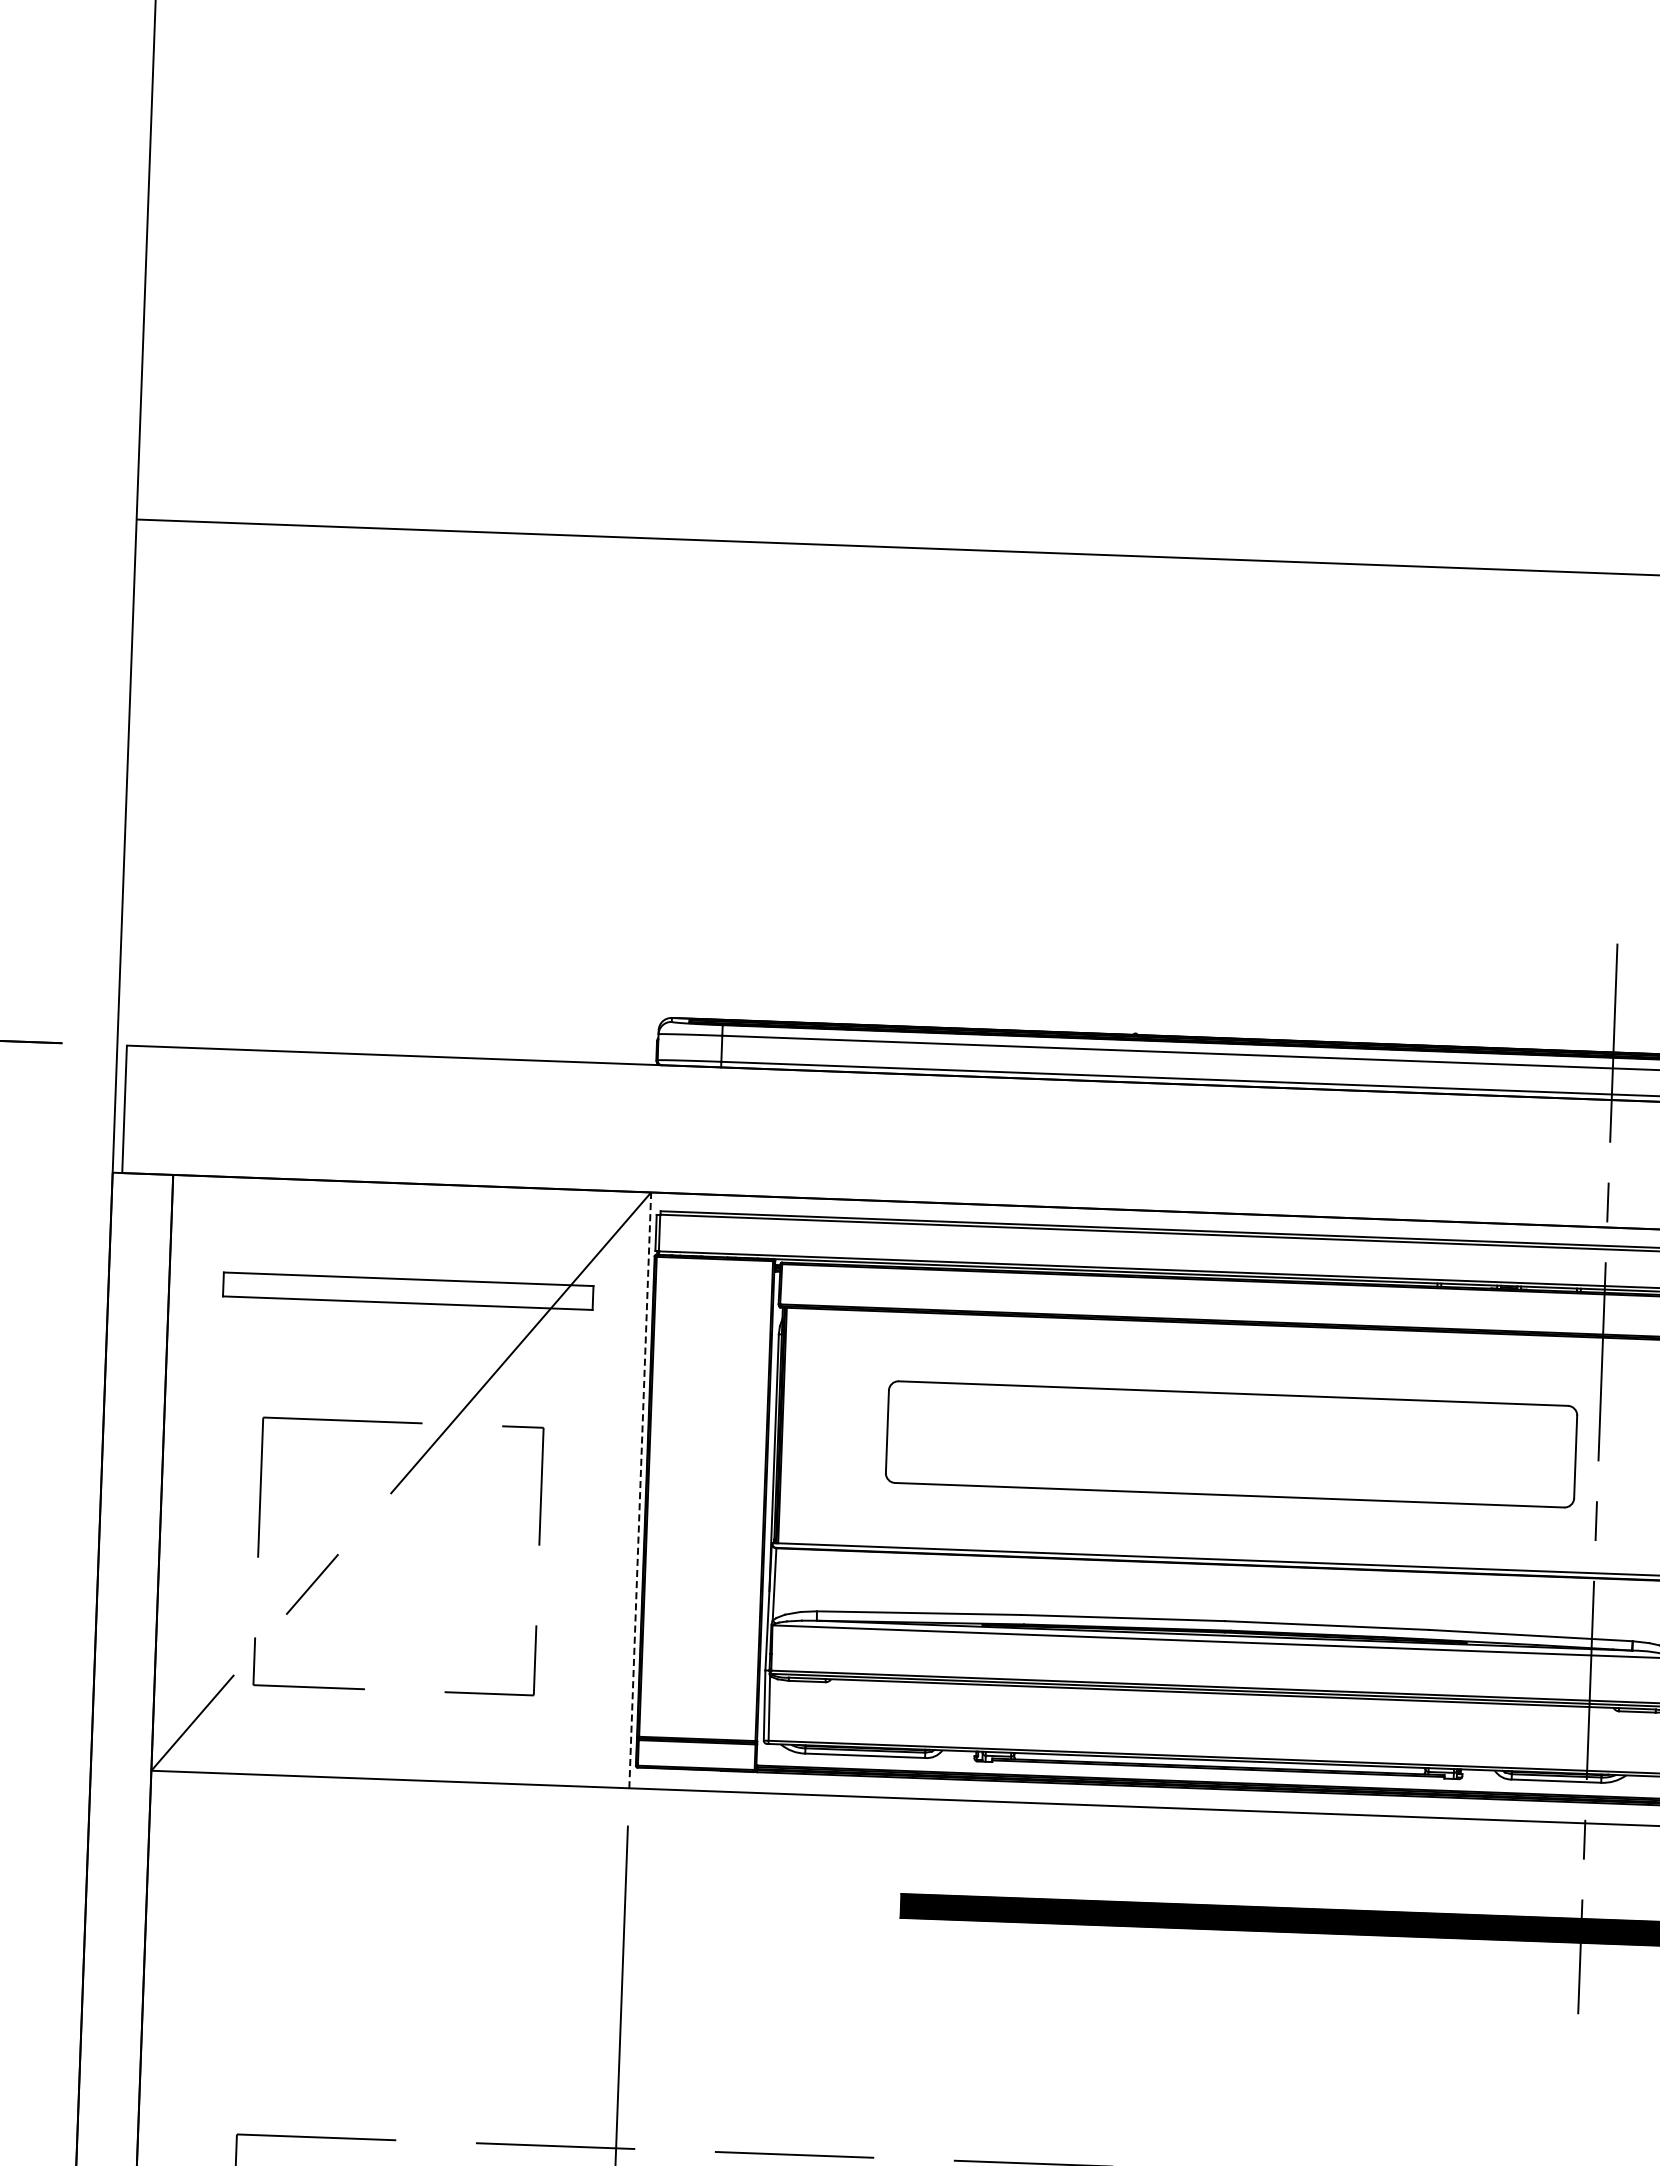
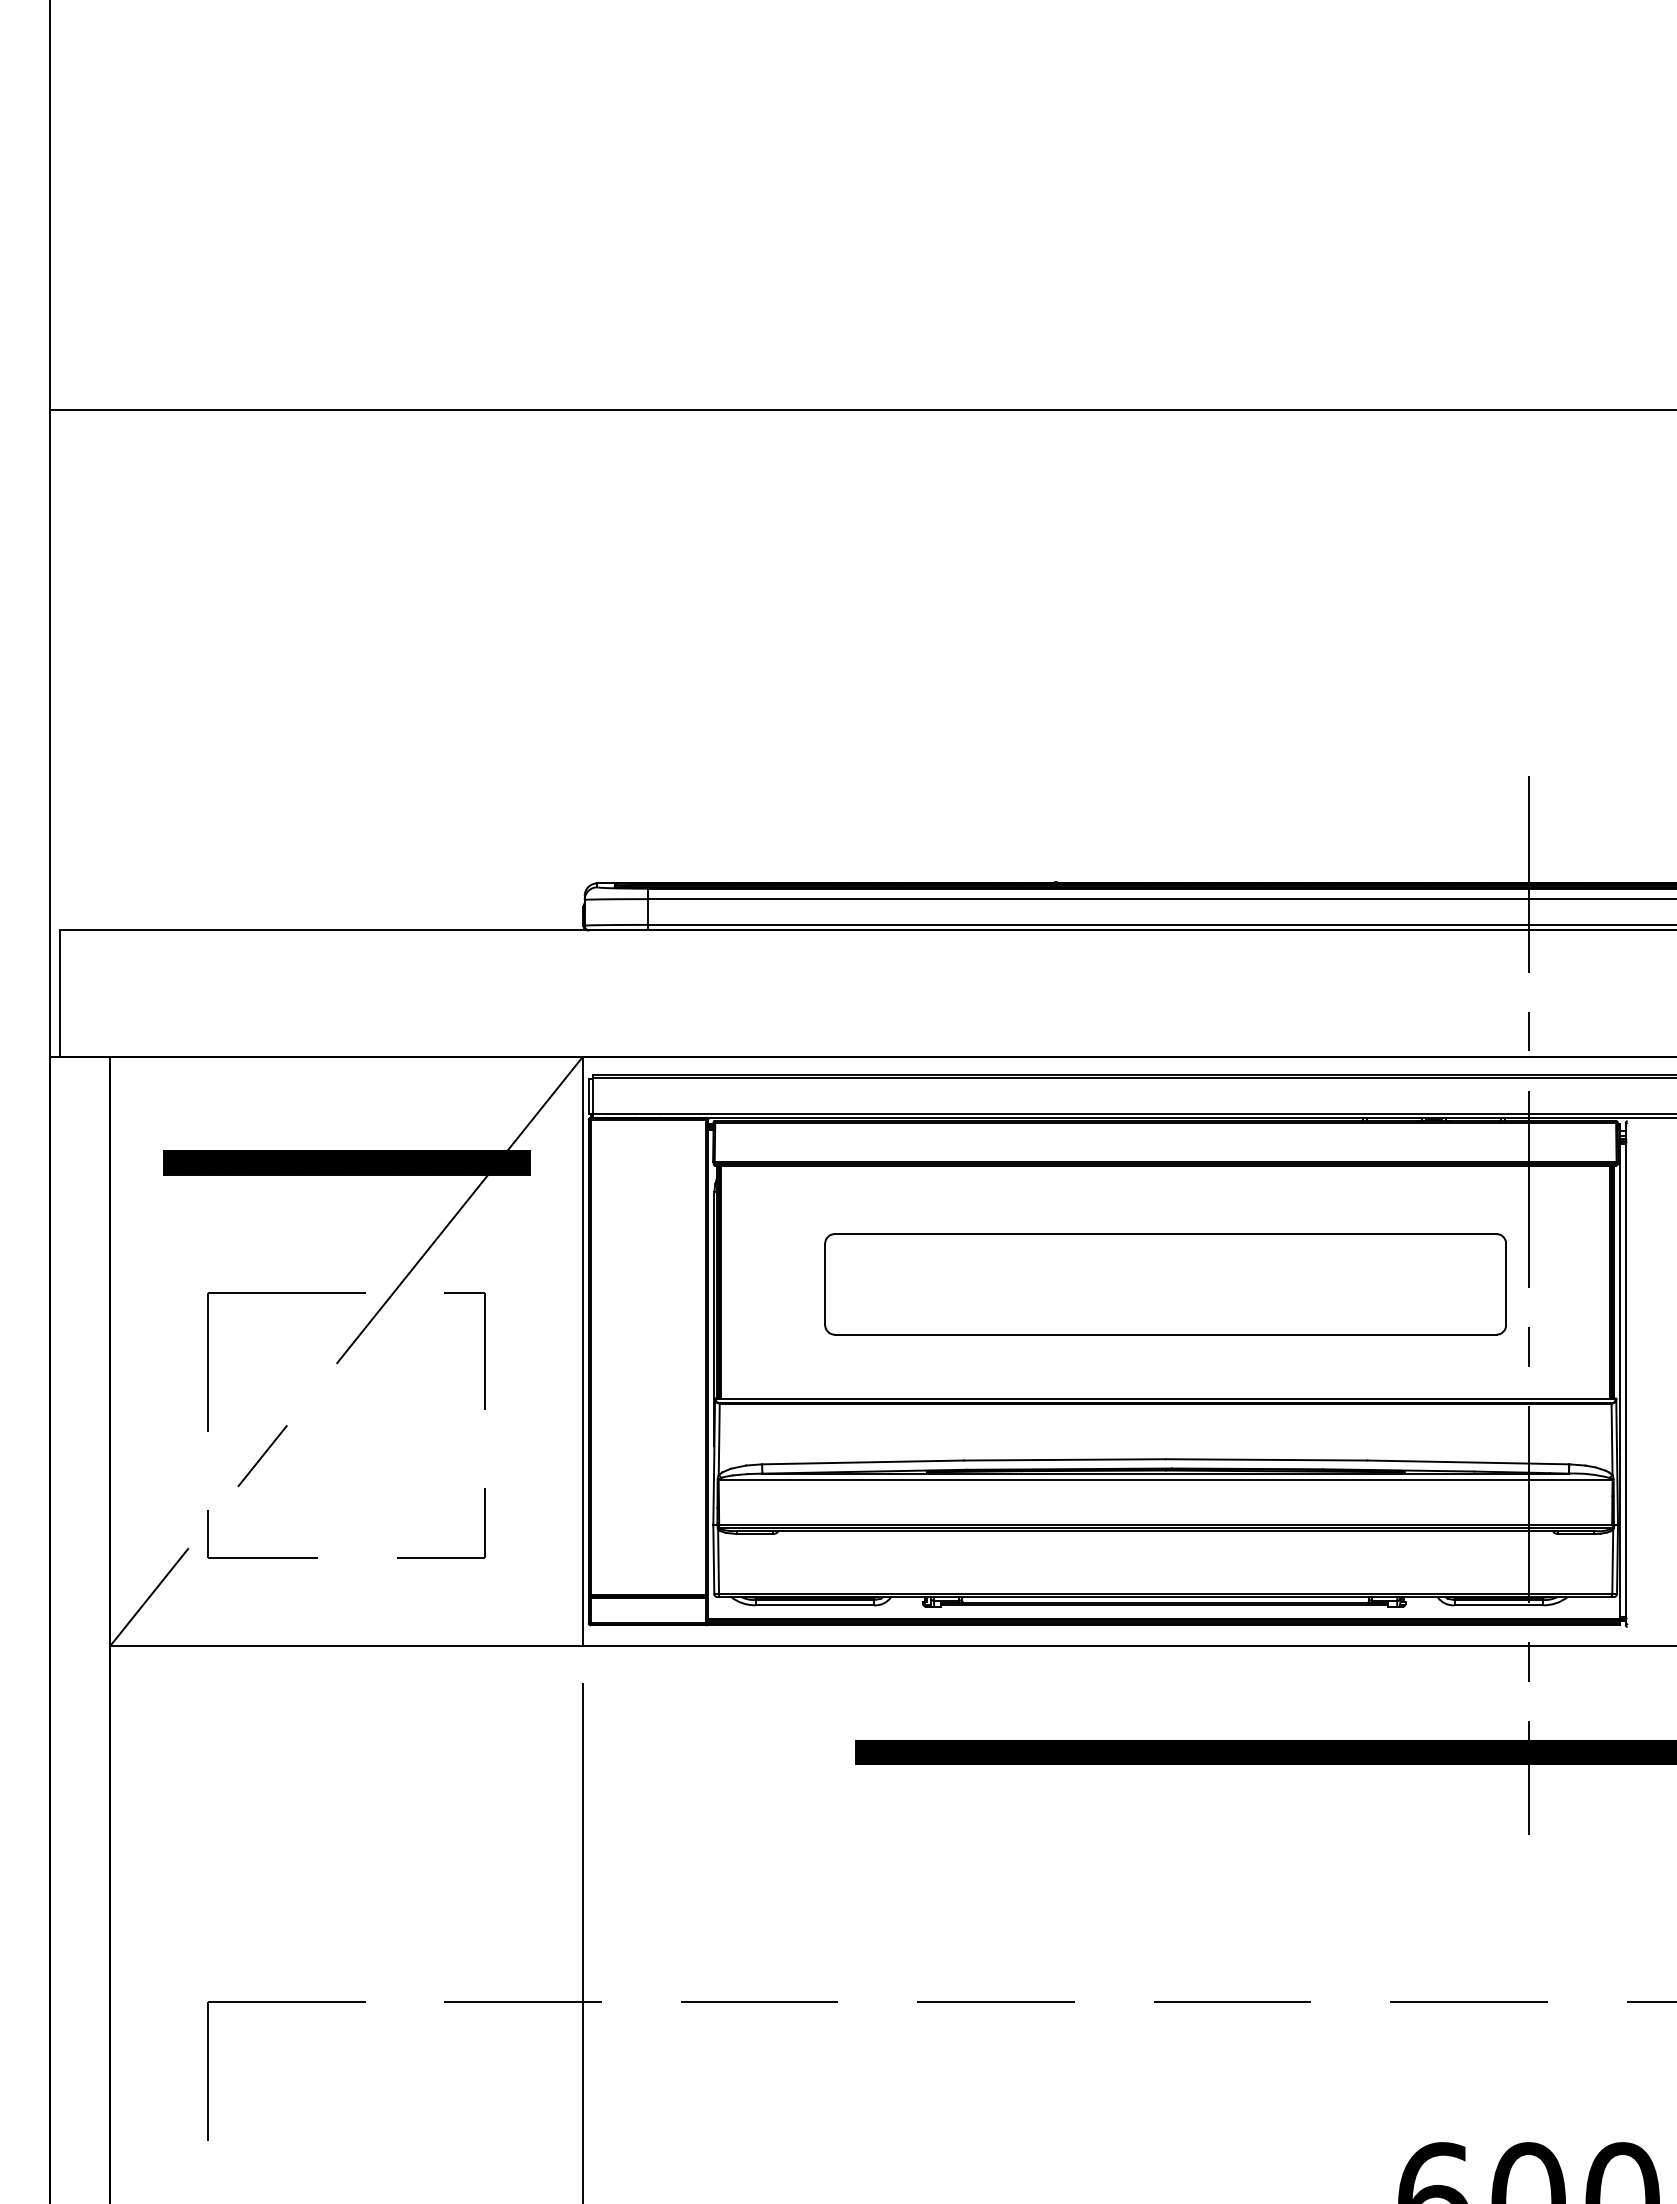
hatch: (408, 1290) -> (346, 1162), added
line: (640, 1490) -> (583, 1351), dashed -> solid

